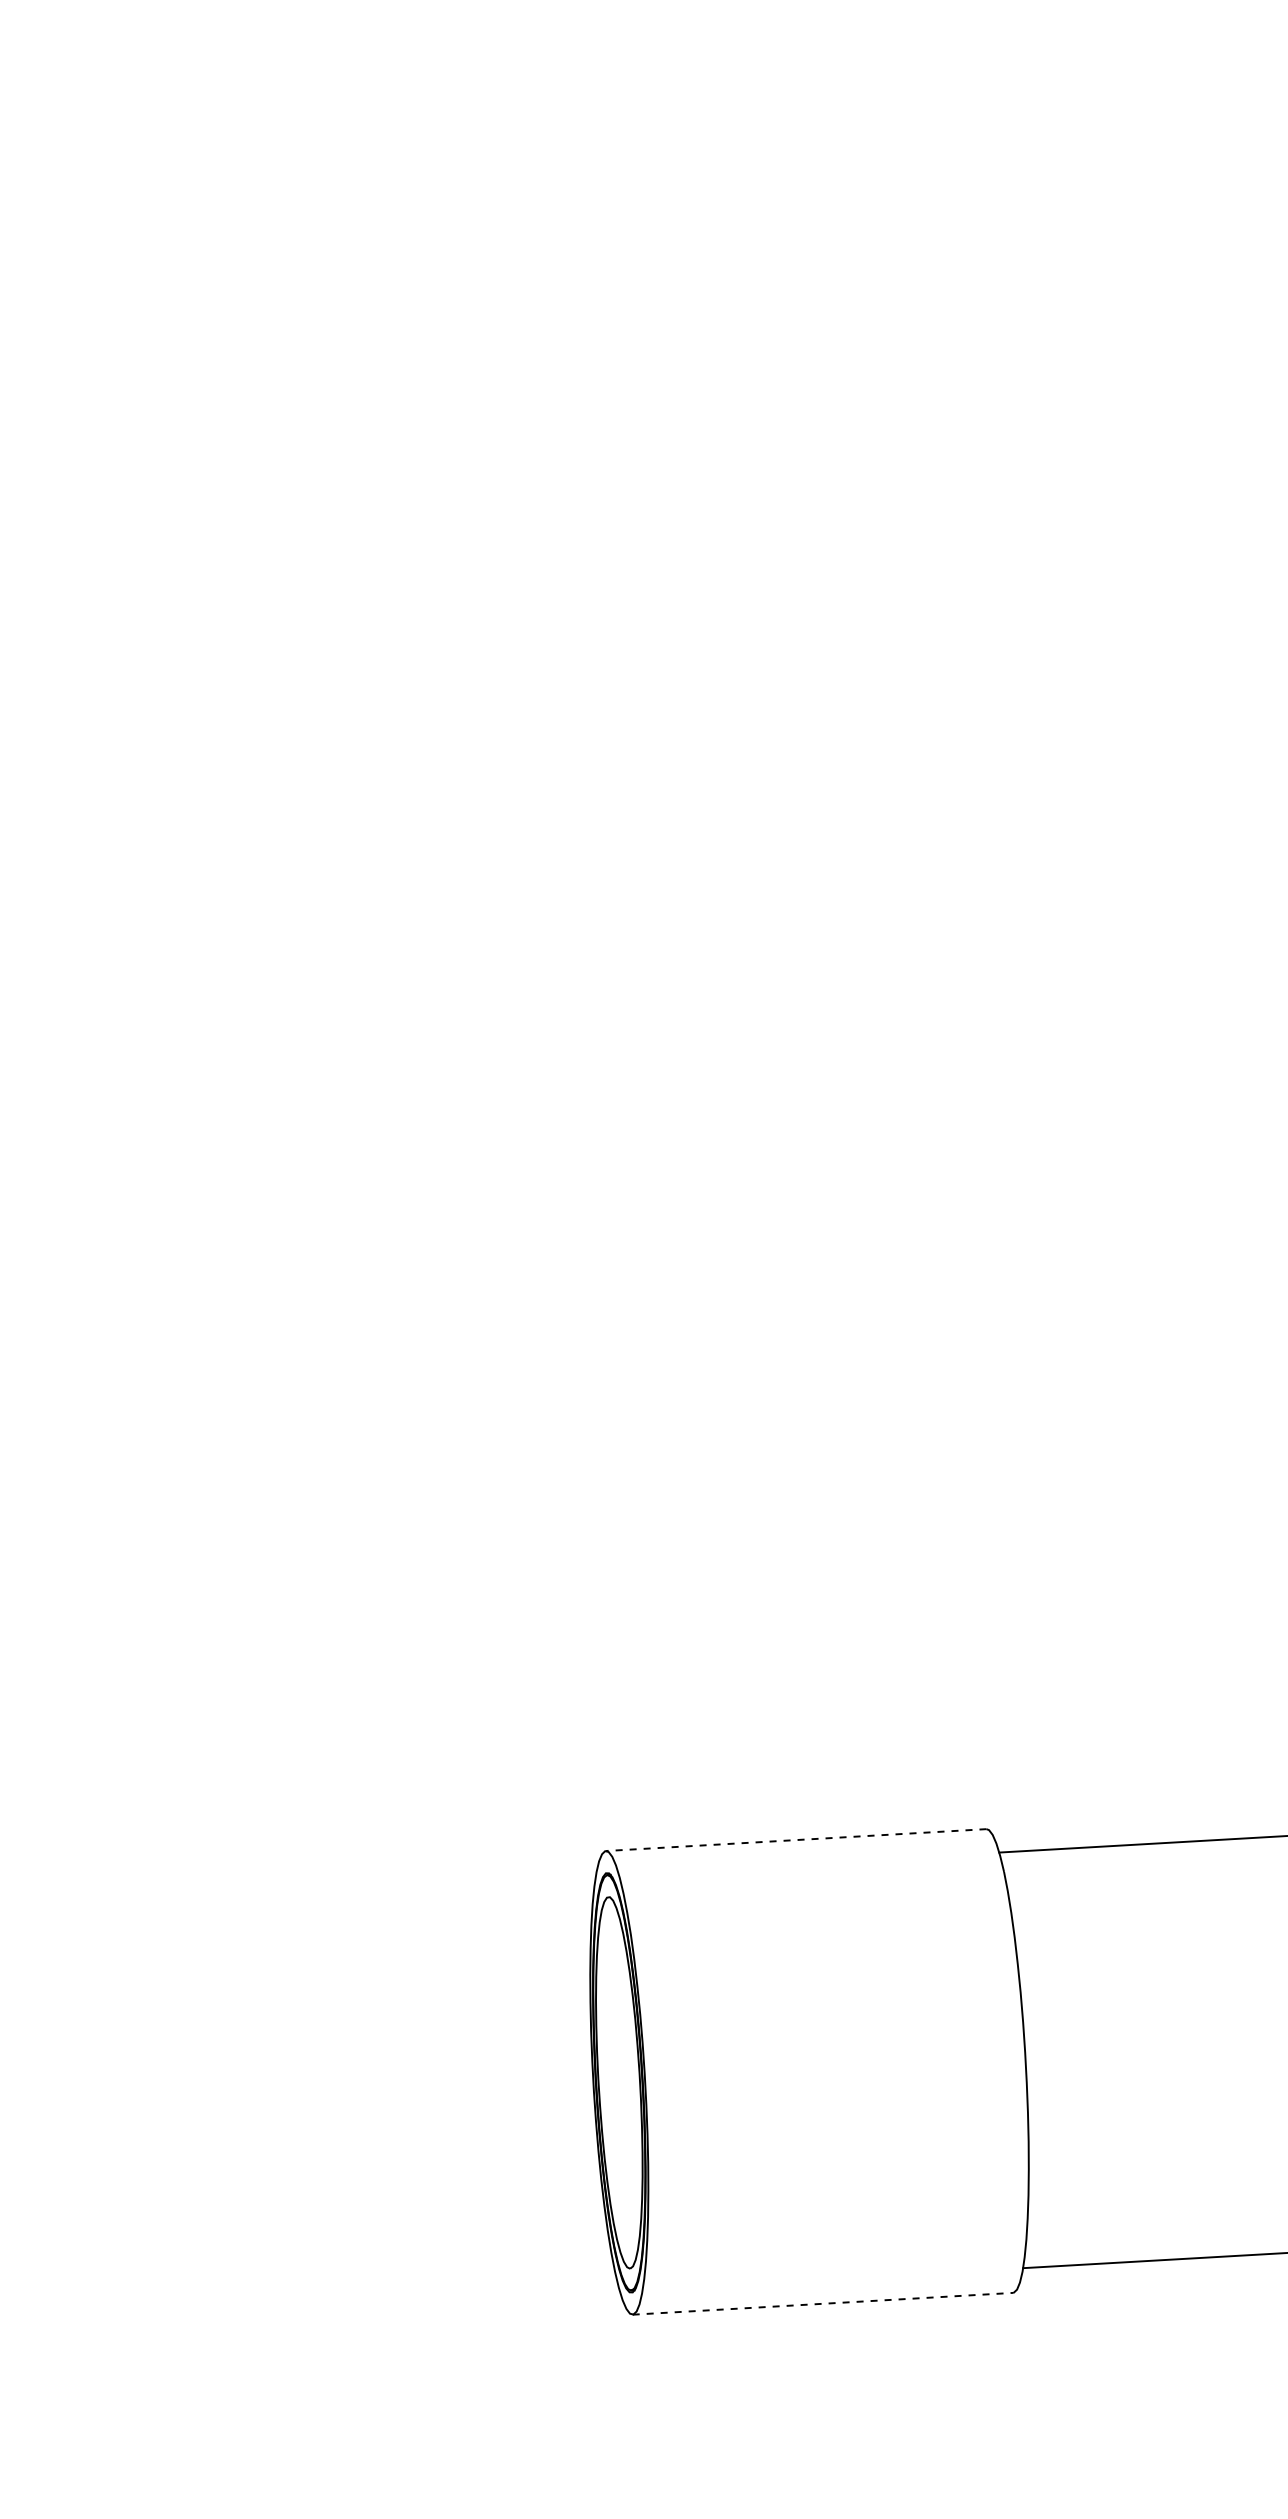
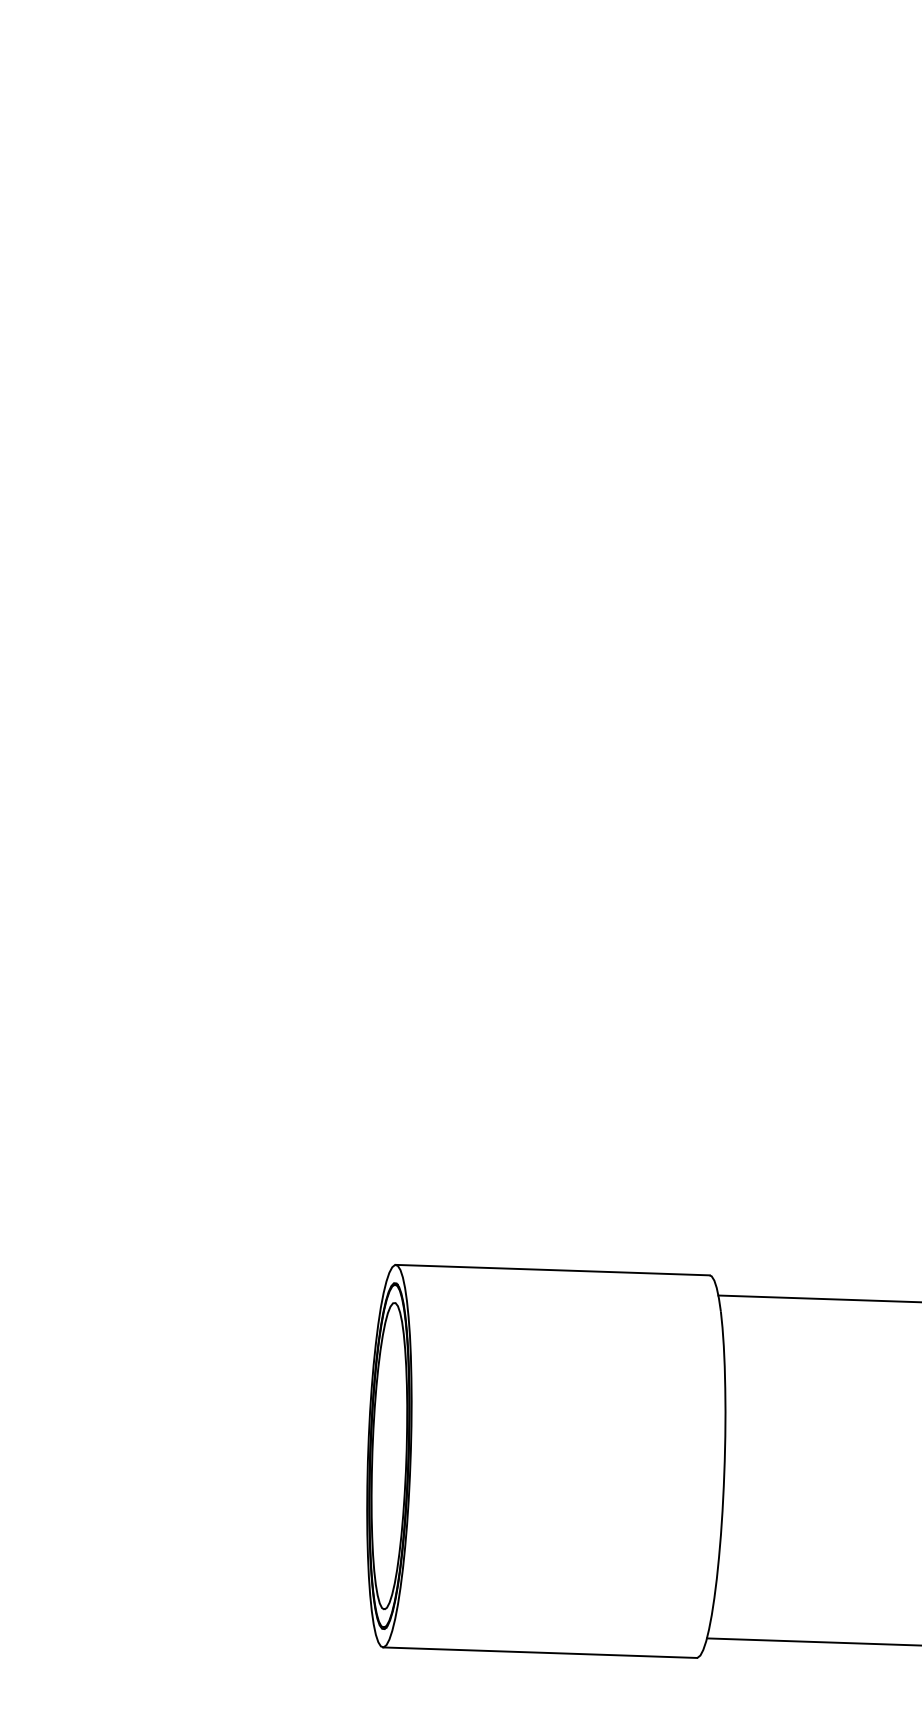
line: (796, 1840) -> (552, 1270), dashed -> solid
line: (822, 2303) -> (539, 1652), dashed -> solid

